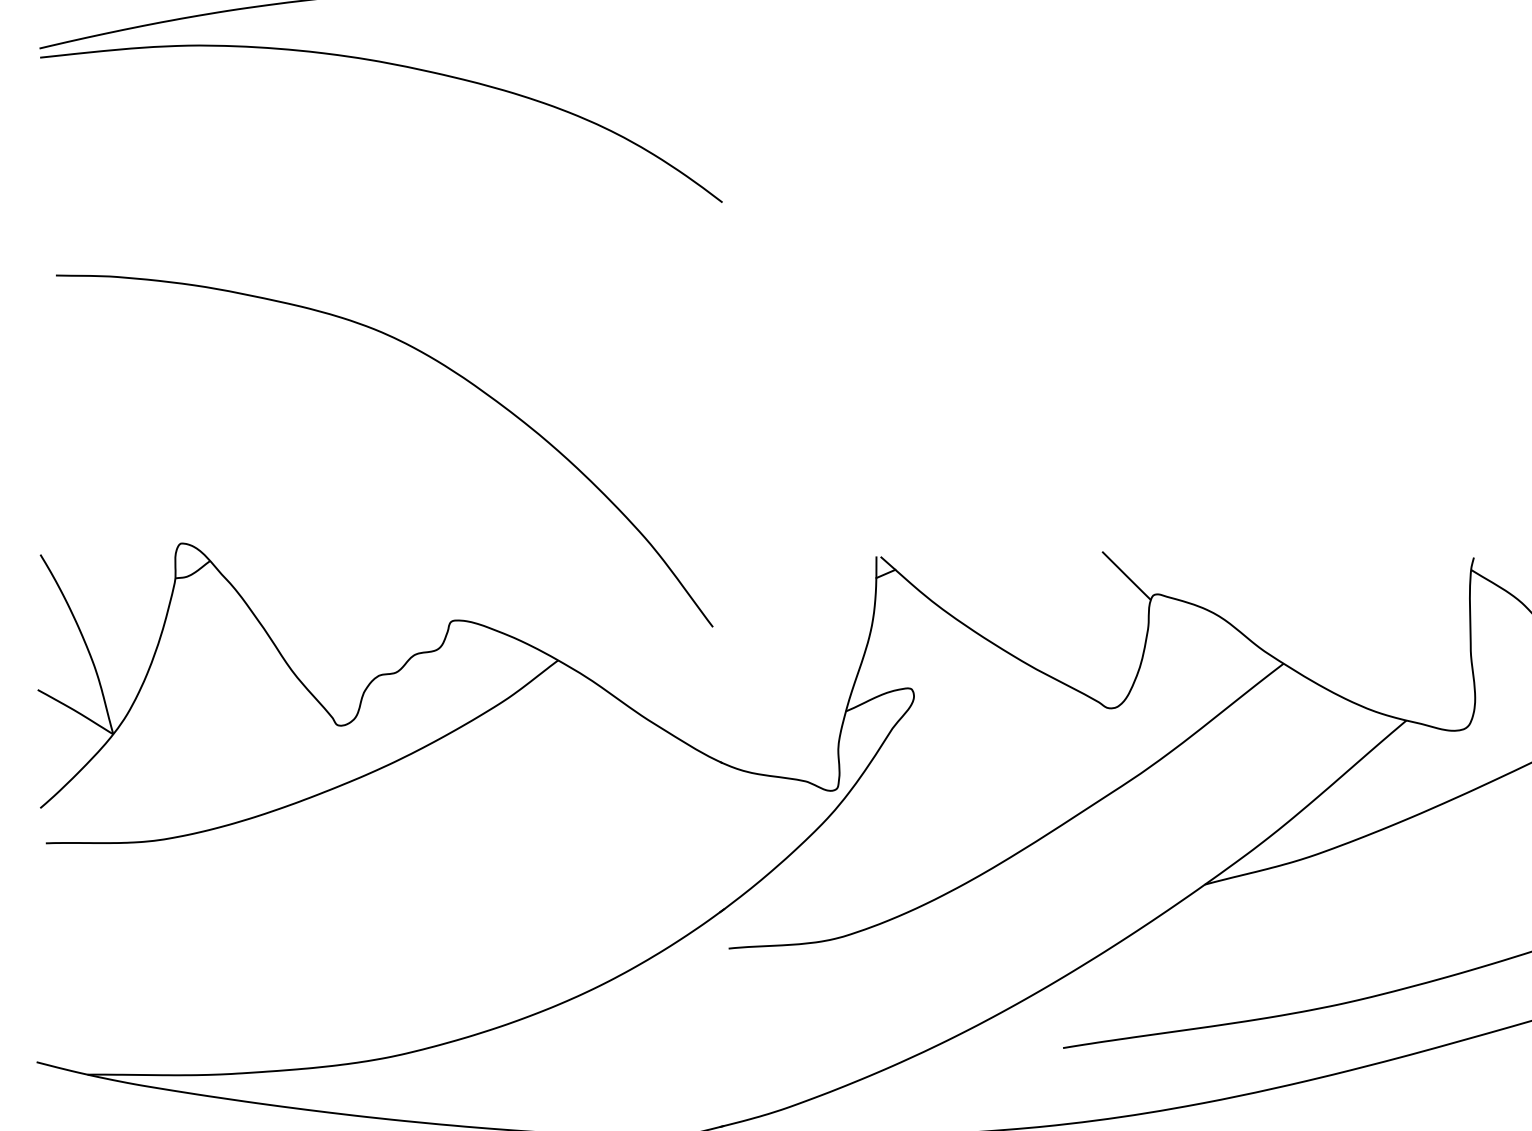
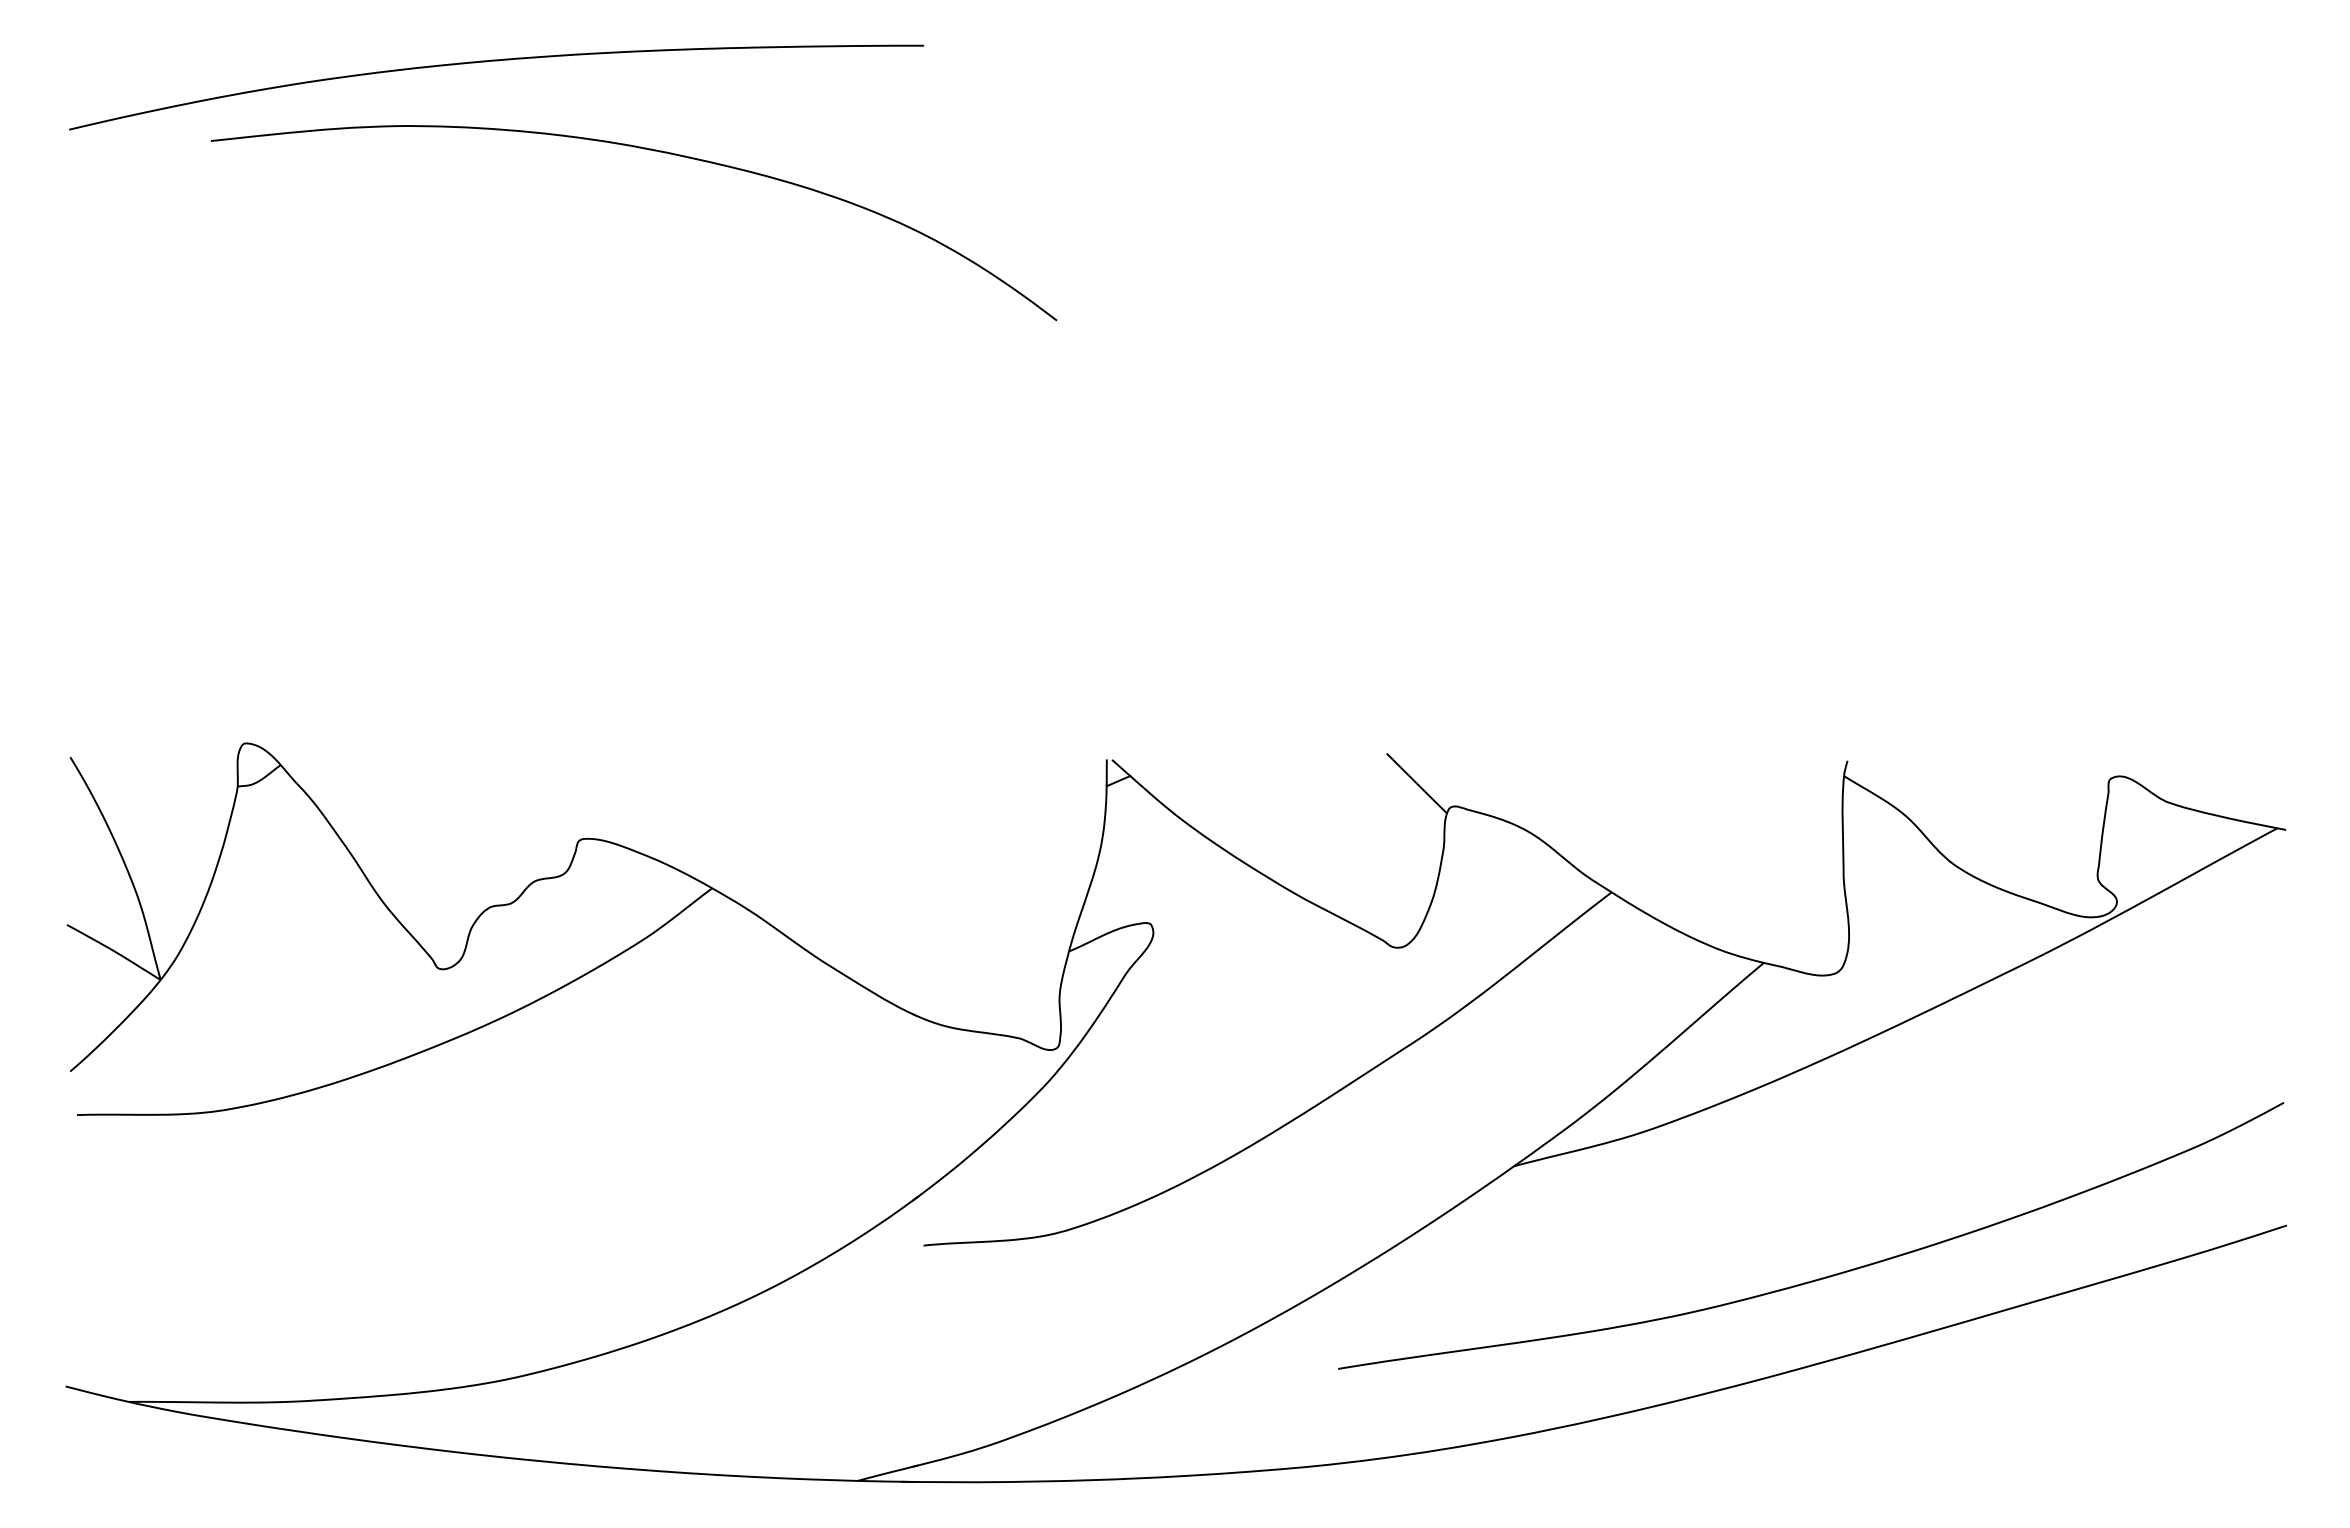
curve: (393, 65) -> (649, 150), moved
curve: (435, 361) -> (560, 517), removed

